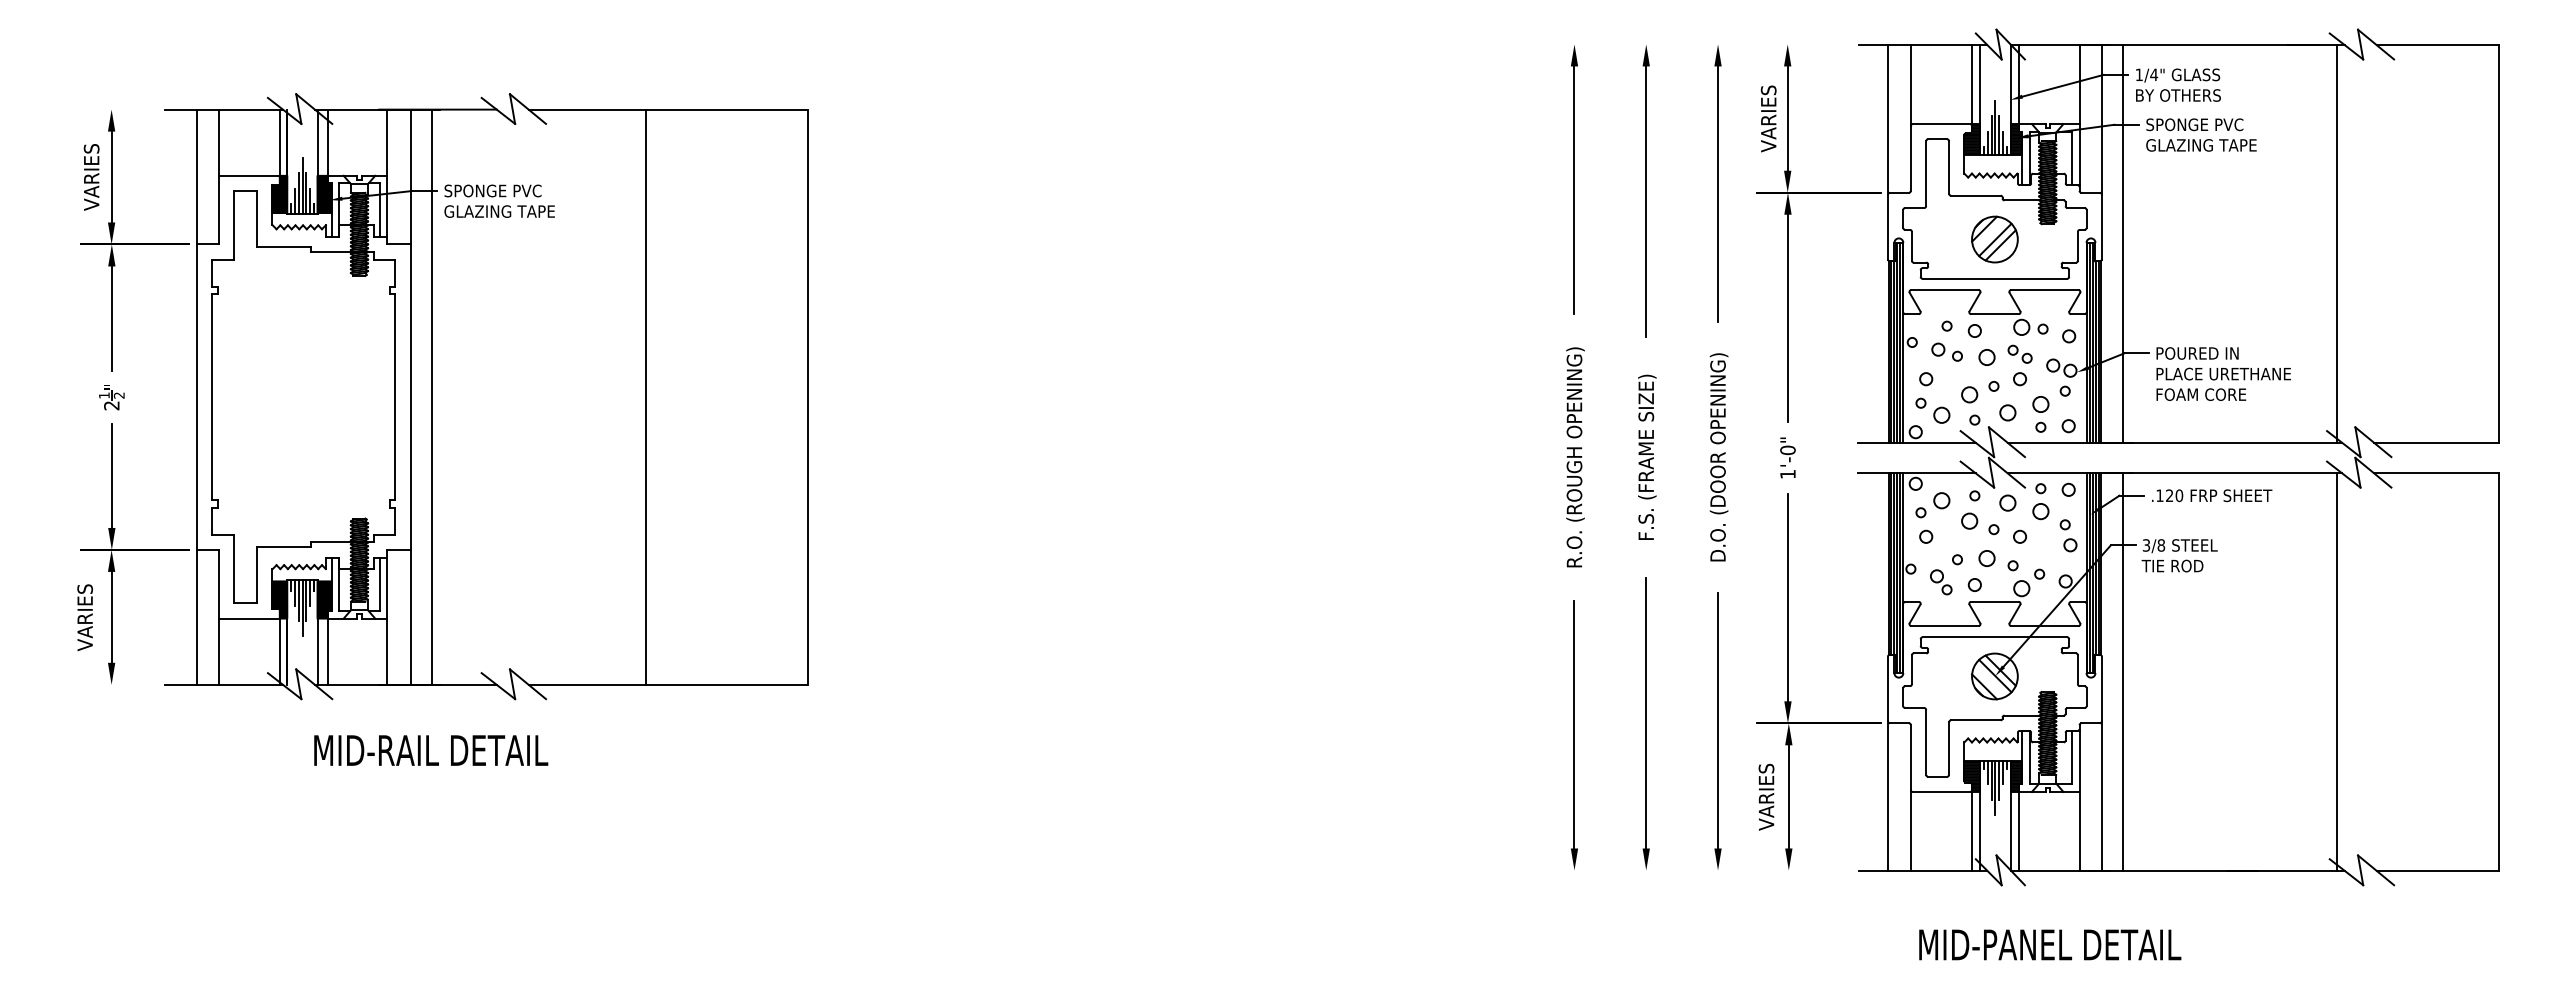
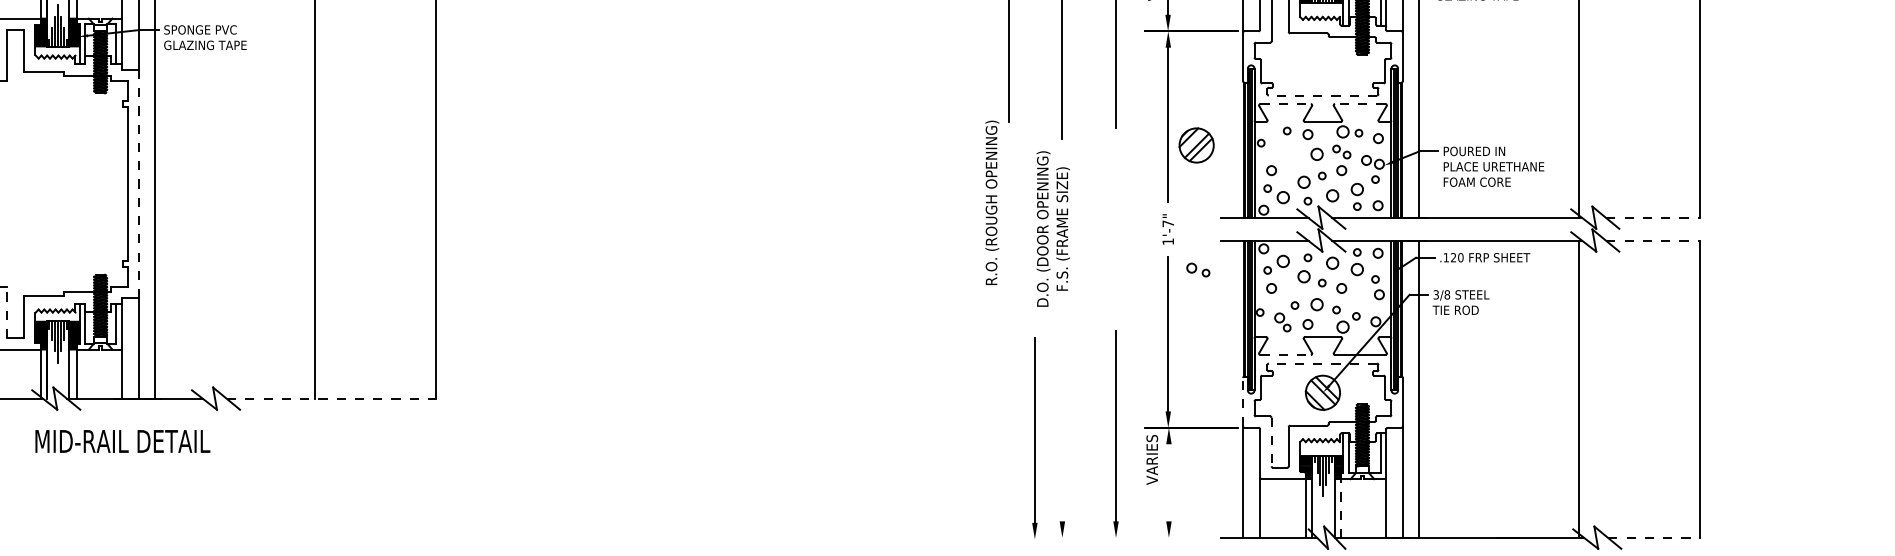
part: (1994, 239) -> (1196, 145), moved
line: (1994, 278) -> (1322, 95), solid -> dashed
line: (1944, 290) -> (1285, 104), solid -> dashed
line: (2044, 290) -> (1360, 104), solid -> dashed
part: (1946, 351) -> (1197, 269), moved
line: (410, 397) -> (138, 184), solid -> dashed
line: (2436, 442) -> (1653, 217), solid -> dashed
text: (1787, 450) -> (1167, 223), 1'-0" -> 1'-7"
text: (1575, 457) -> (992, 202), moved
text: (1718, 457) -> (1043, 229), moved
line: (2436, 473) -> (1653, 241), solid -> dashed
line: (234, 568) -> (7, 312), solid -> dashed
line: (1944, 625) -> (1285, 354), solid -> dashed
line: (1994, 637) -> (1322, 363), solid -> dashed
line: (667, 684) -> (330, 398), solid -> dashed
line: (1888, 688) -> (1243, 401), solid -> dashed
line: (1646, 712) -> (1062, 419), removed
part: (1574, 734) -> (1034, 437), moved
line: (1926, 742) -> (1271, 442), solid -> dashed
text: (431, 750) -> (123, 441), moved
text: (1766, 796) -> (1152, 459), moved
line: (1788, 796) -> (1168, 482), removed
line: (2018, 827) -> (1340, 505), solid -> dashed
line: (2437, 870) -> (1653, 537), solid -> dashed

